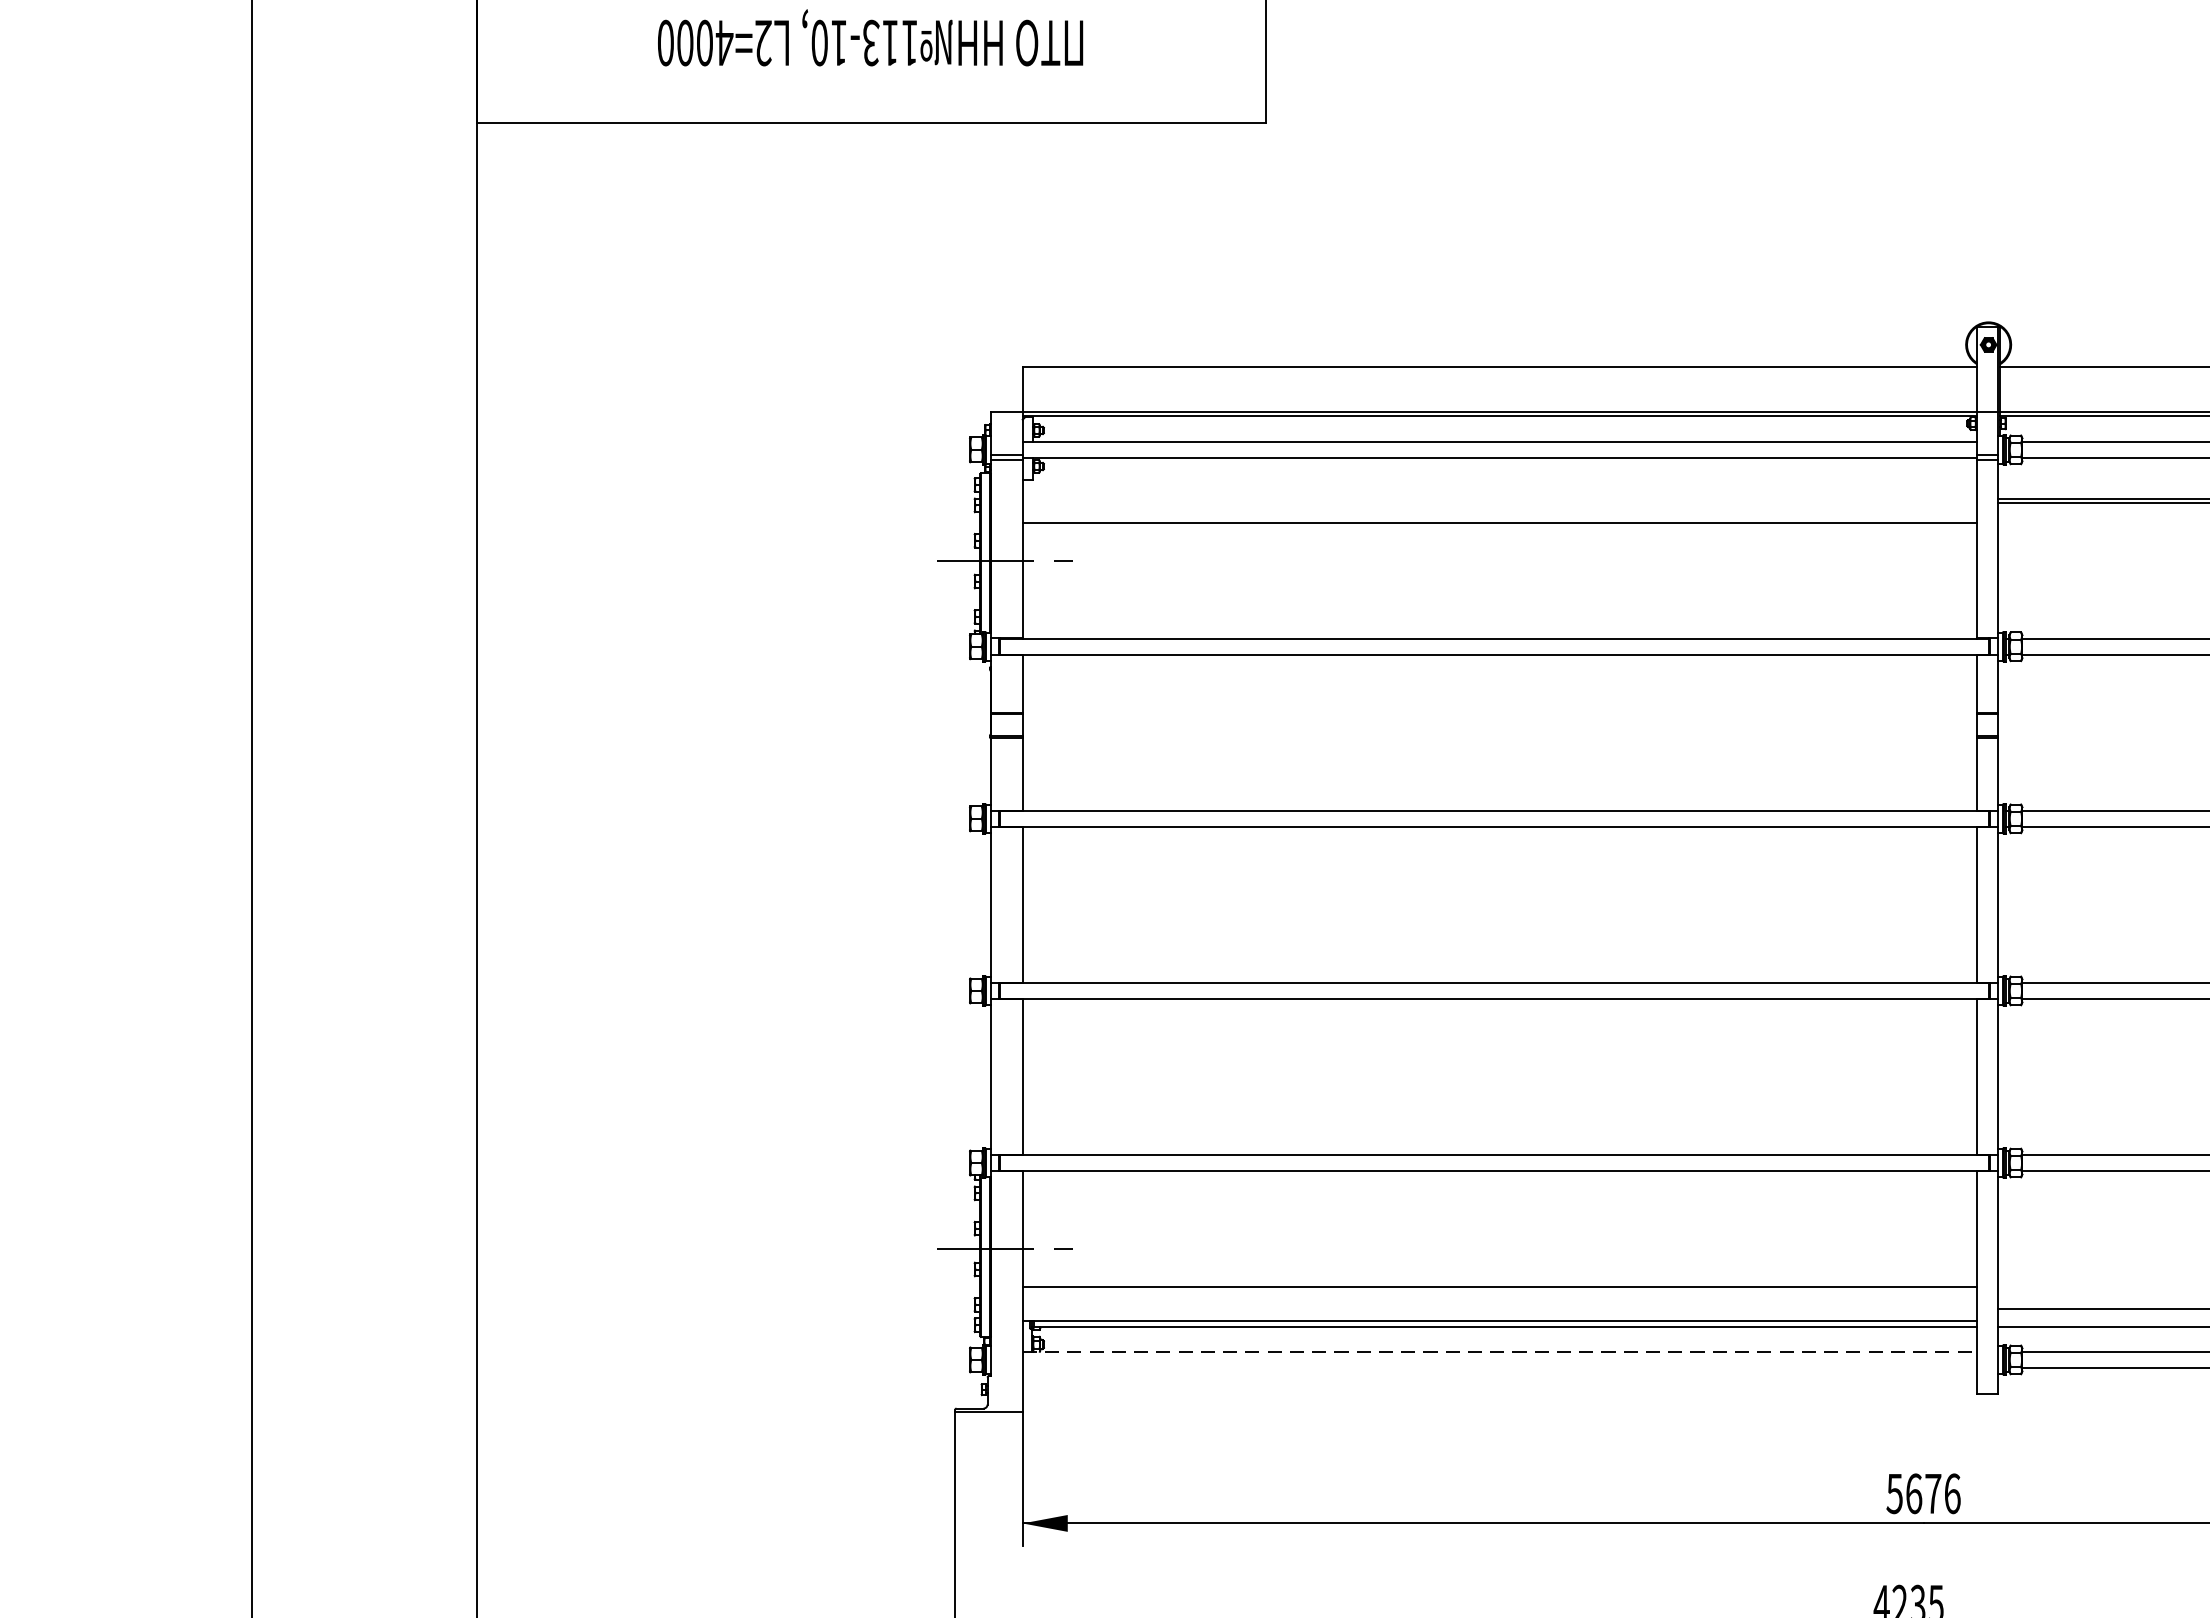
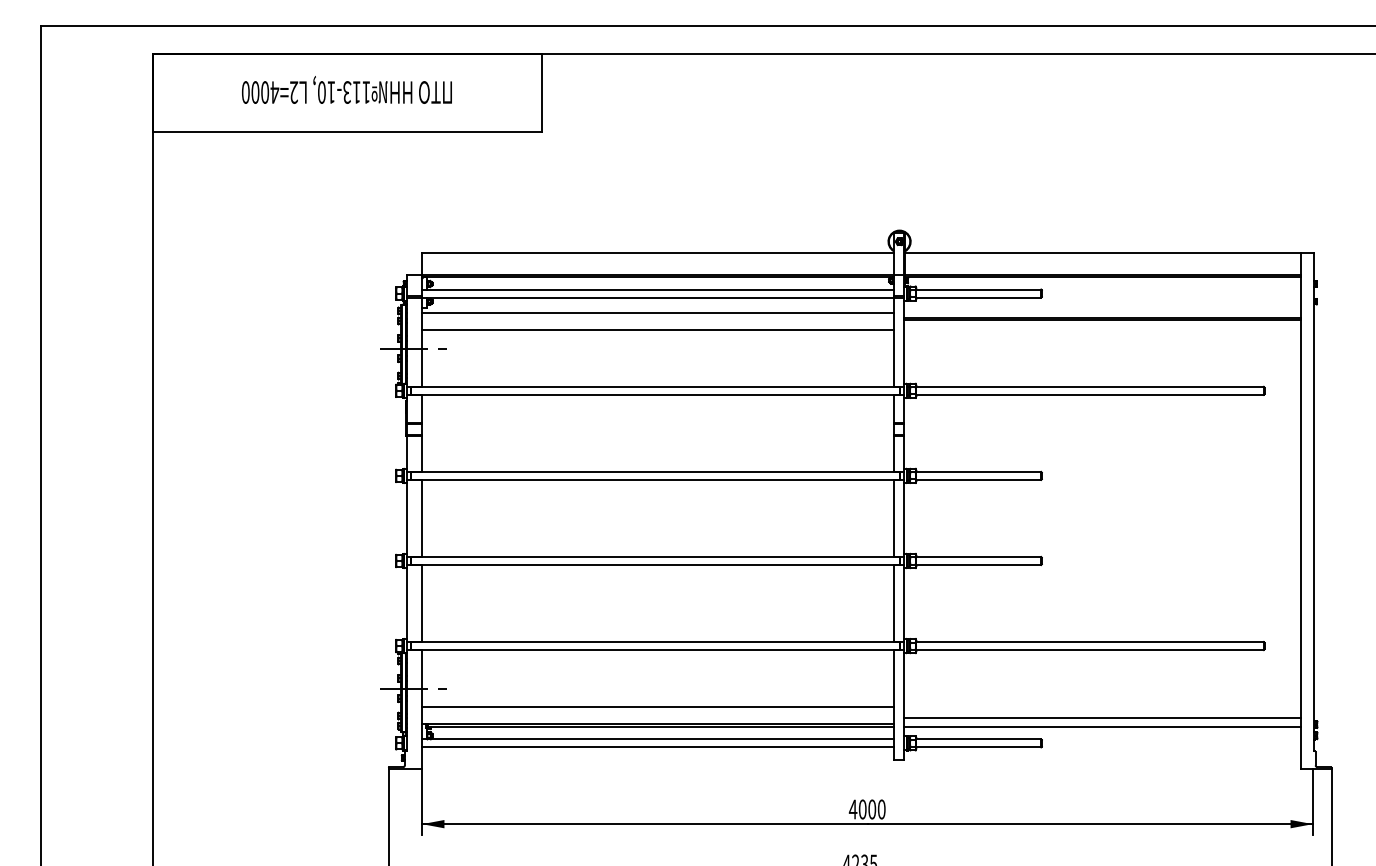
line: (1500, 488) -> (658, 312), added
line: (1500, 1352) -> (658, 739), dashed -> solid
line: (1500, 1368) -> (658, 747), added
text: (1921, 1493) -> (866, 809), 5676 -> 4000

